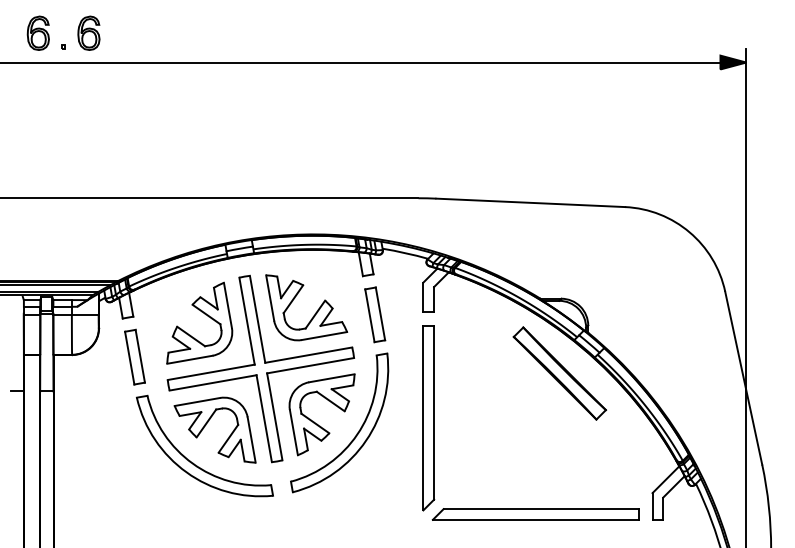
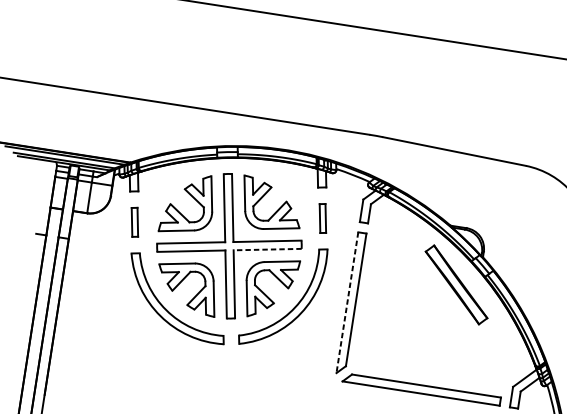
part: (375, 314) -> (323, 218), size x0.7
part: (134, 356) -> (134, 221), size x0.7
line: (310, 365) -> (267, 249), solid -> dashed
line: (423, 418) -> (347, 303), solid -> dashed

